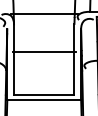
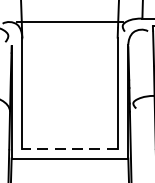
line: (43, 52) -> (68, 82), removed
line: (43, 94) -> (68, 149), solid -> dashed

